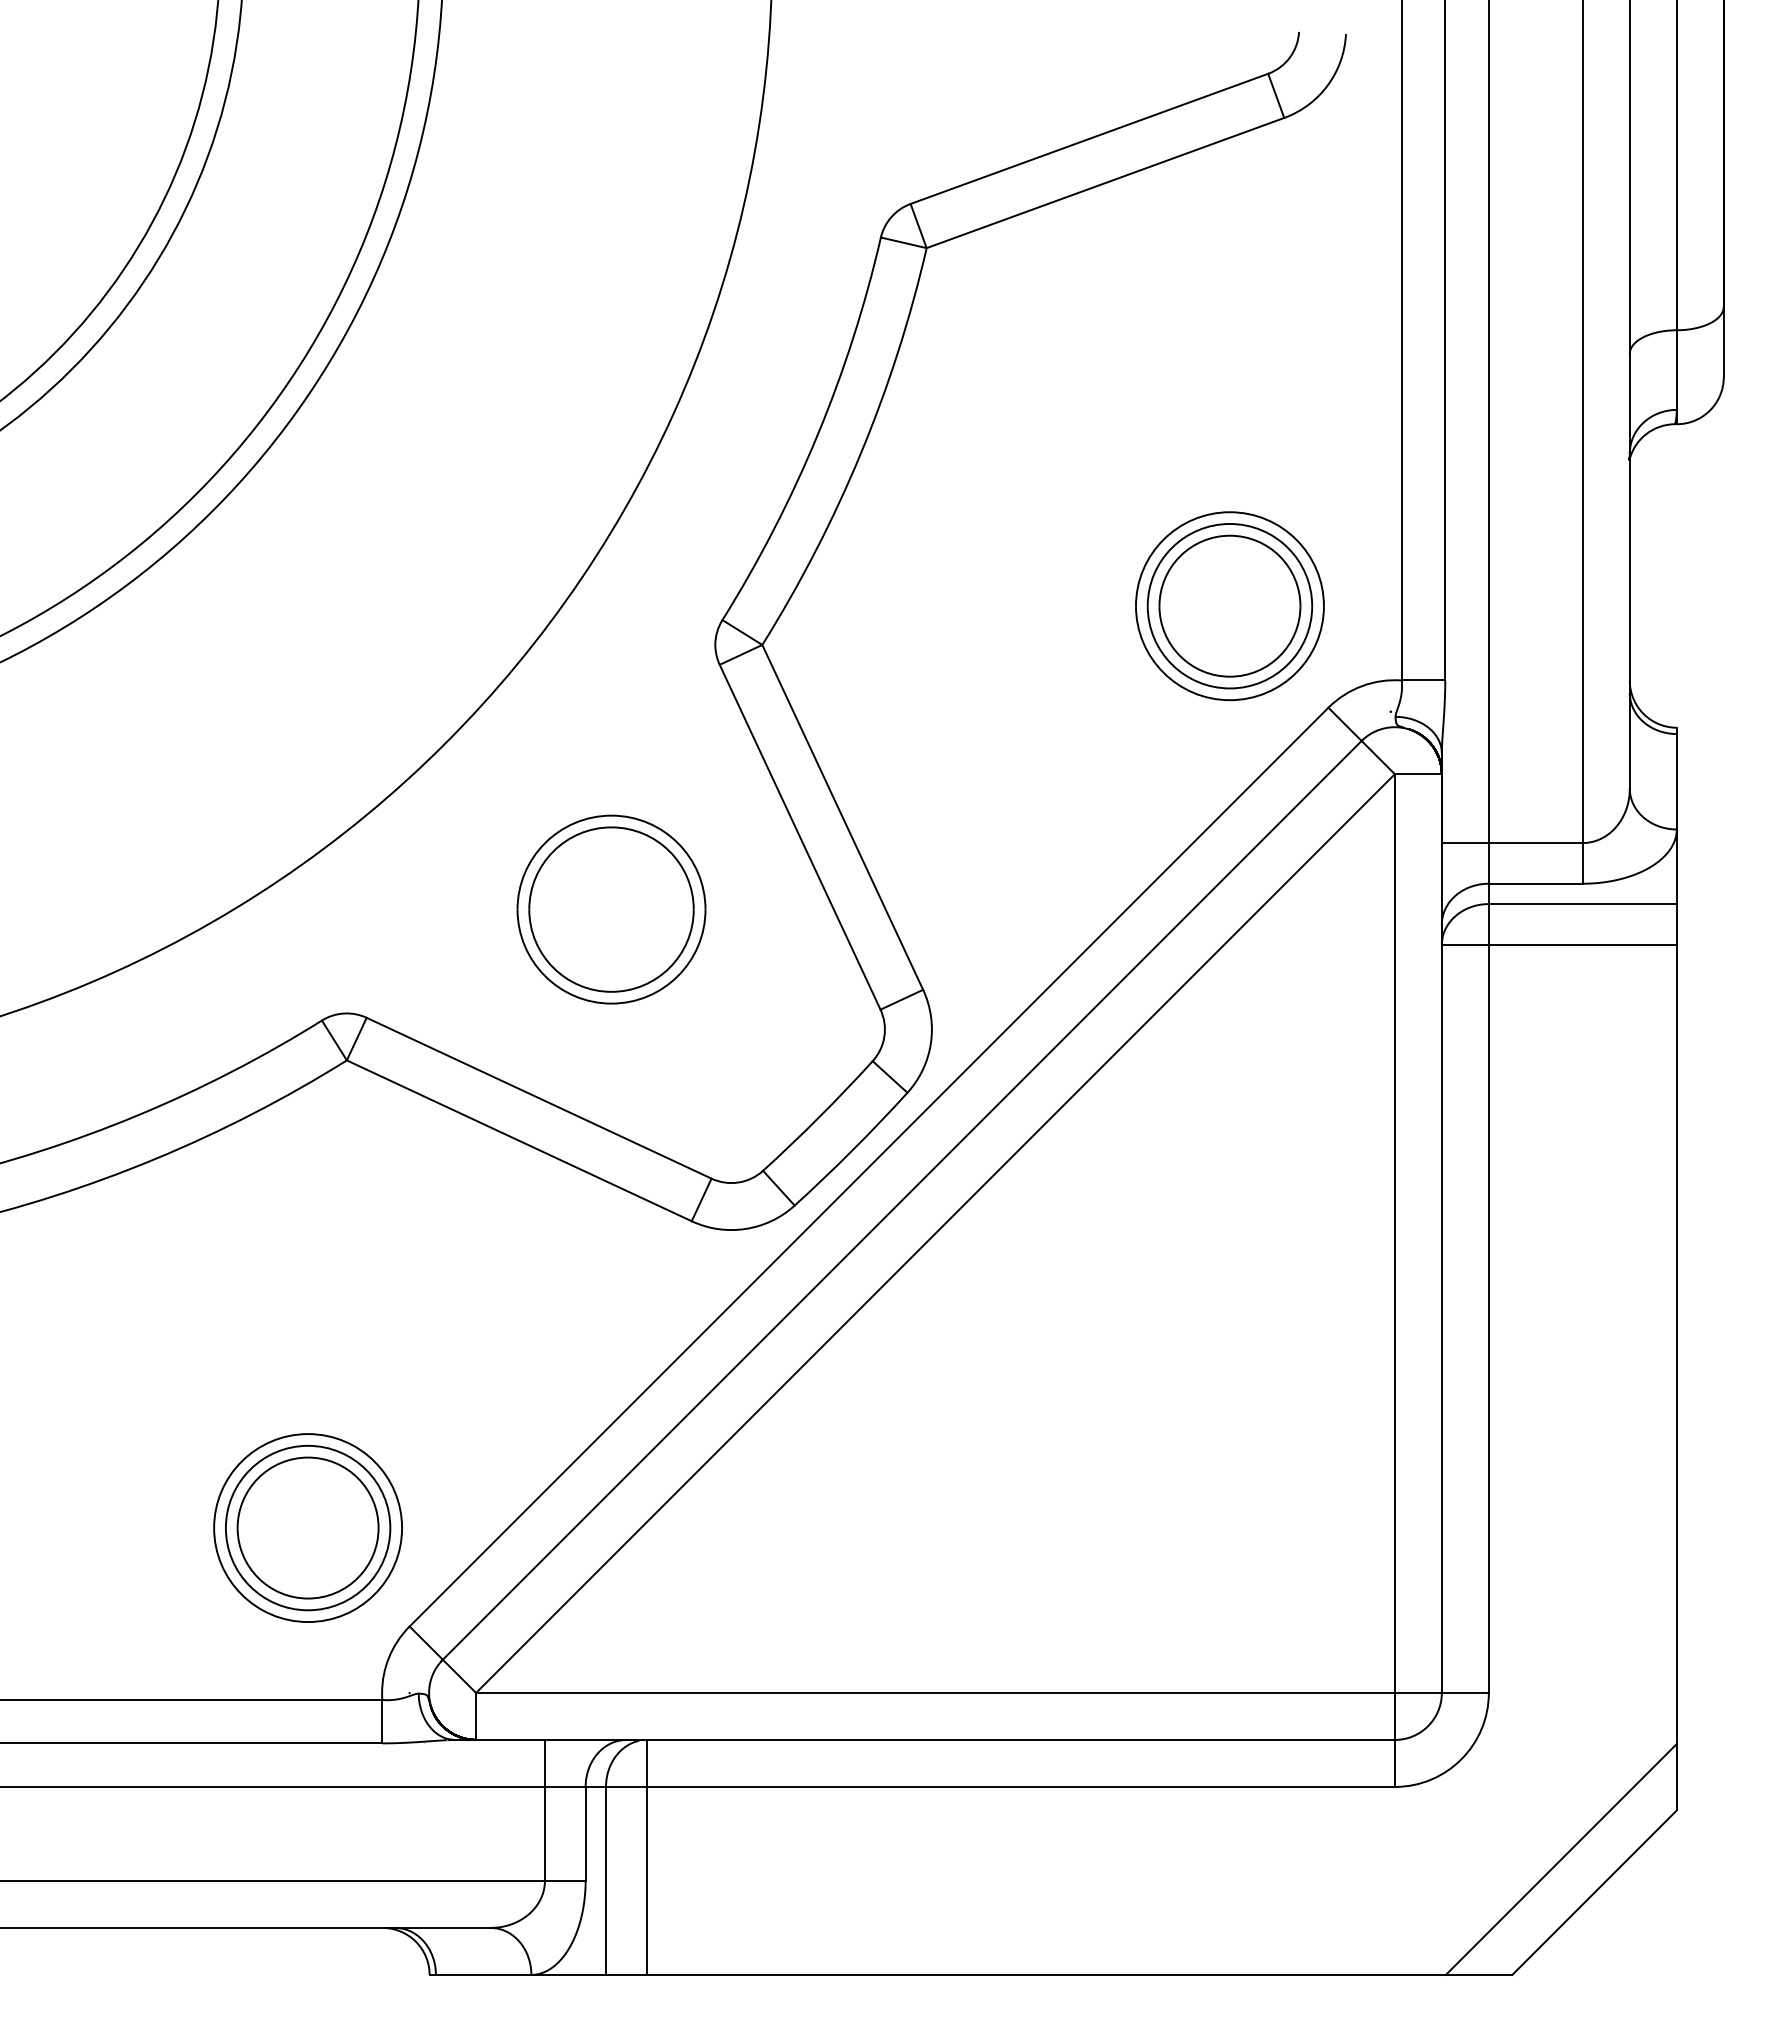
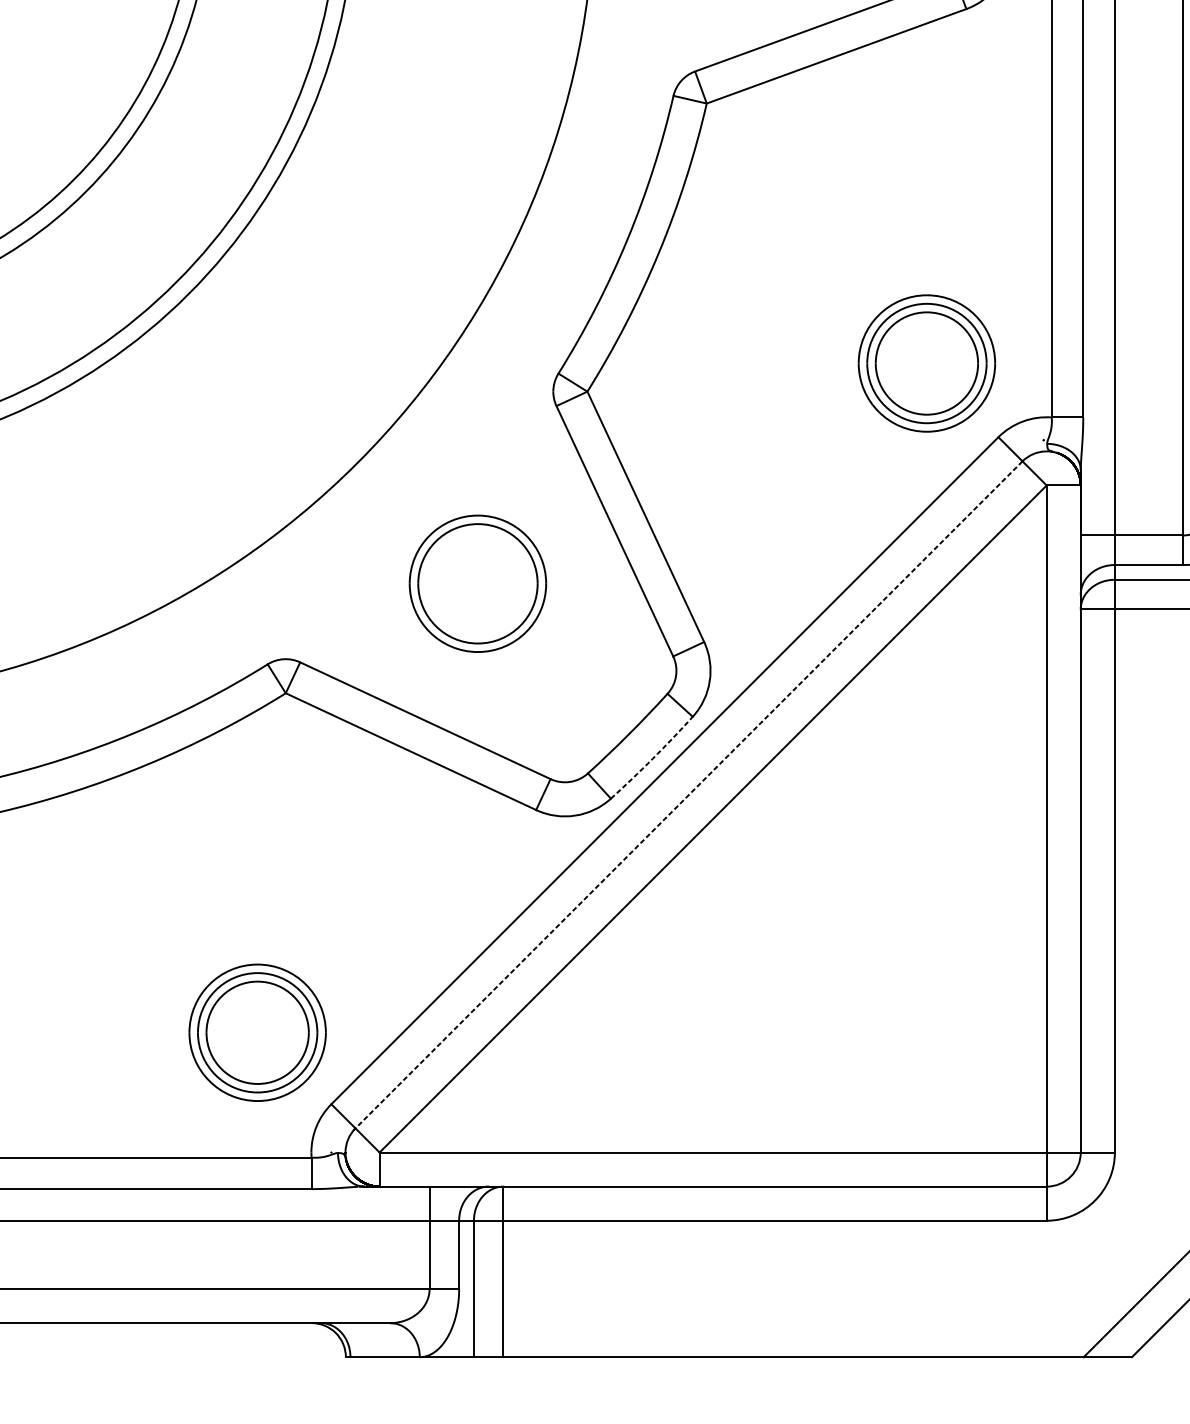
arc: (852, 1150) -> (652, 758), solid -> dashed
line: (902, 1200) -> (689, 794), solid -> dashed

